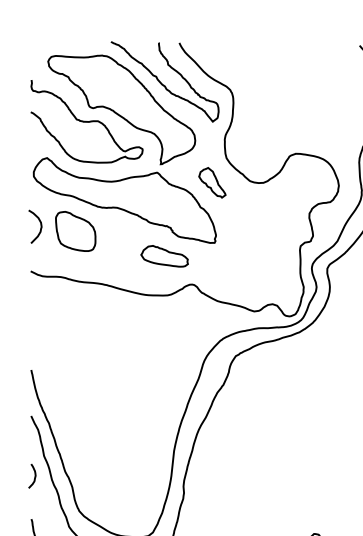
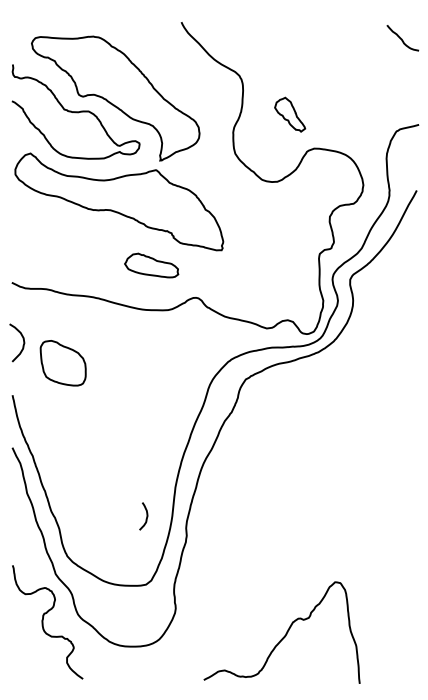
curve: (162, 83) -> (162, 68), removed
part: (212, 182) -> (290, 114), moved
curve: (40, 229) -> (22, 345), moved
part: (75, 231) -> (62, 363), moved
part: (164, 256) -> (151, 265), moved
curve: (34, 476) -> (146, 516), moved

